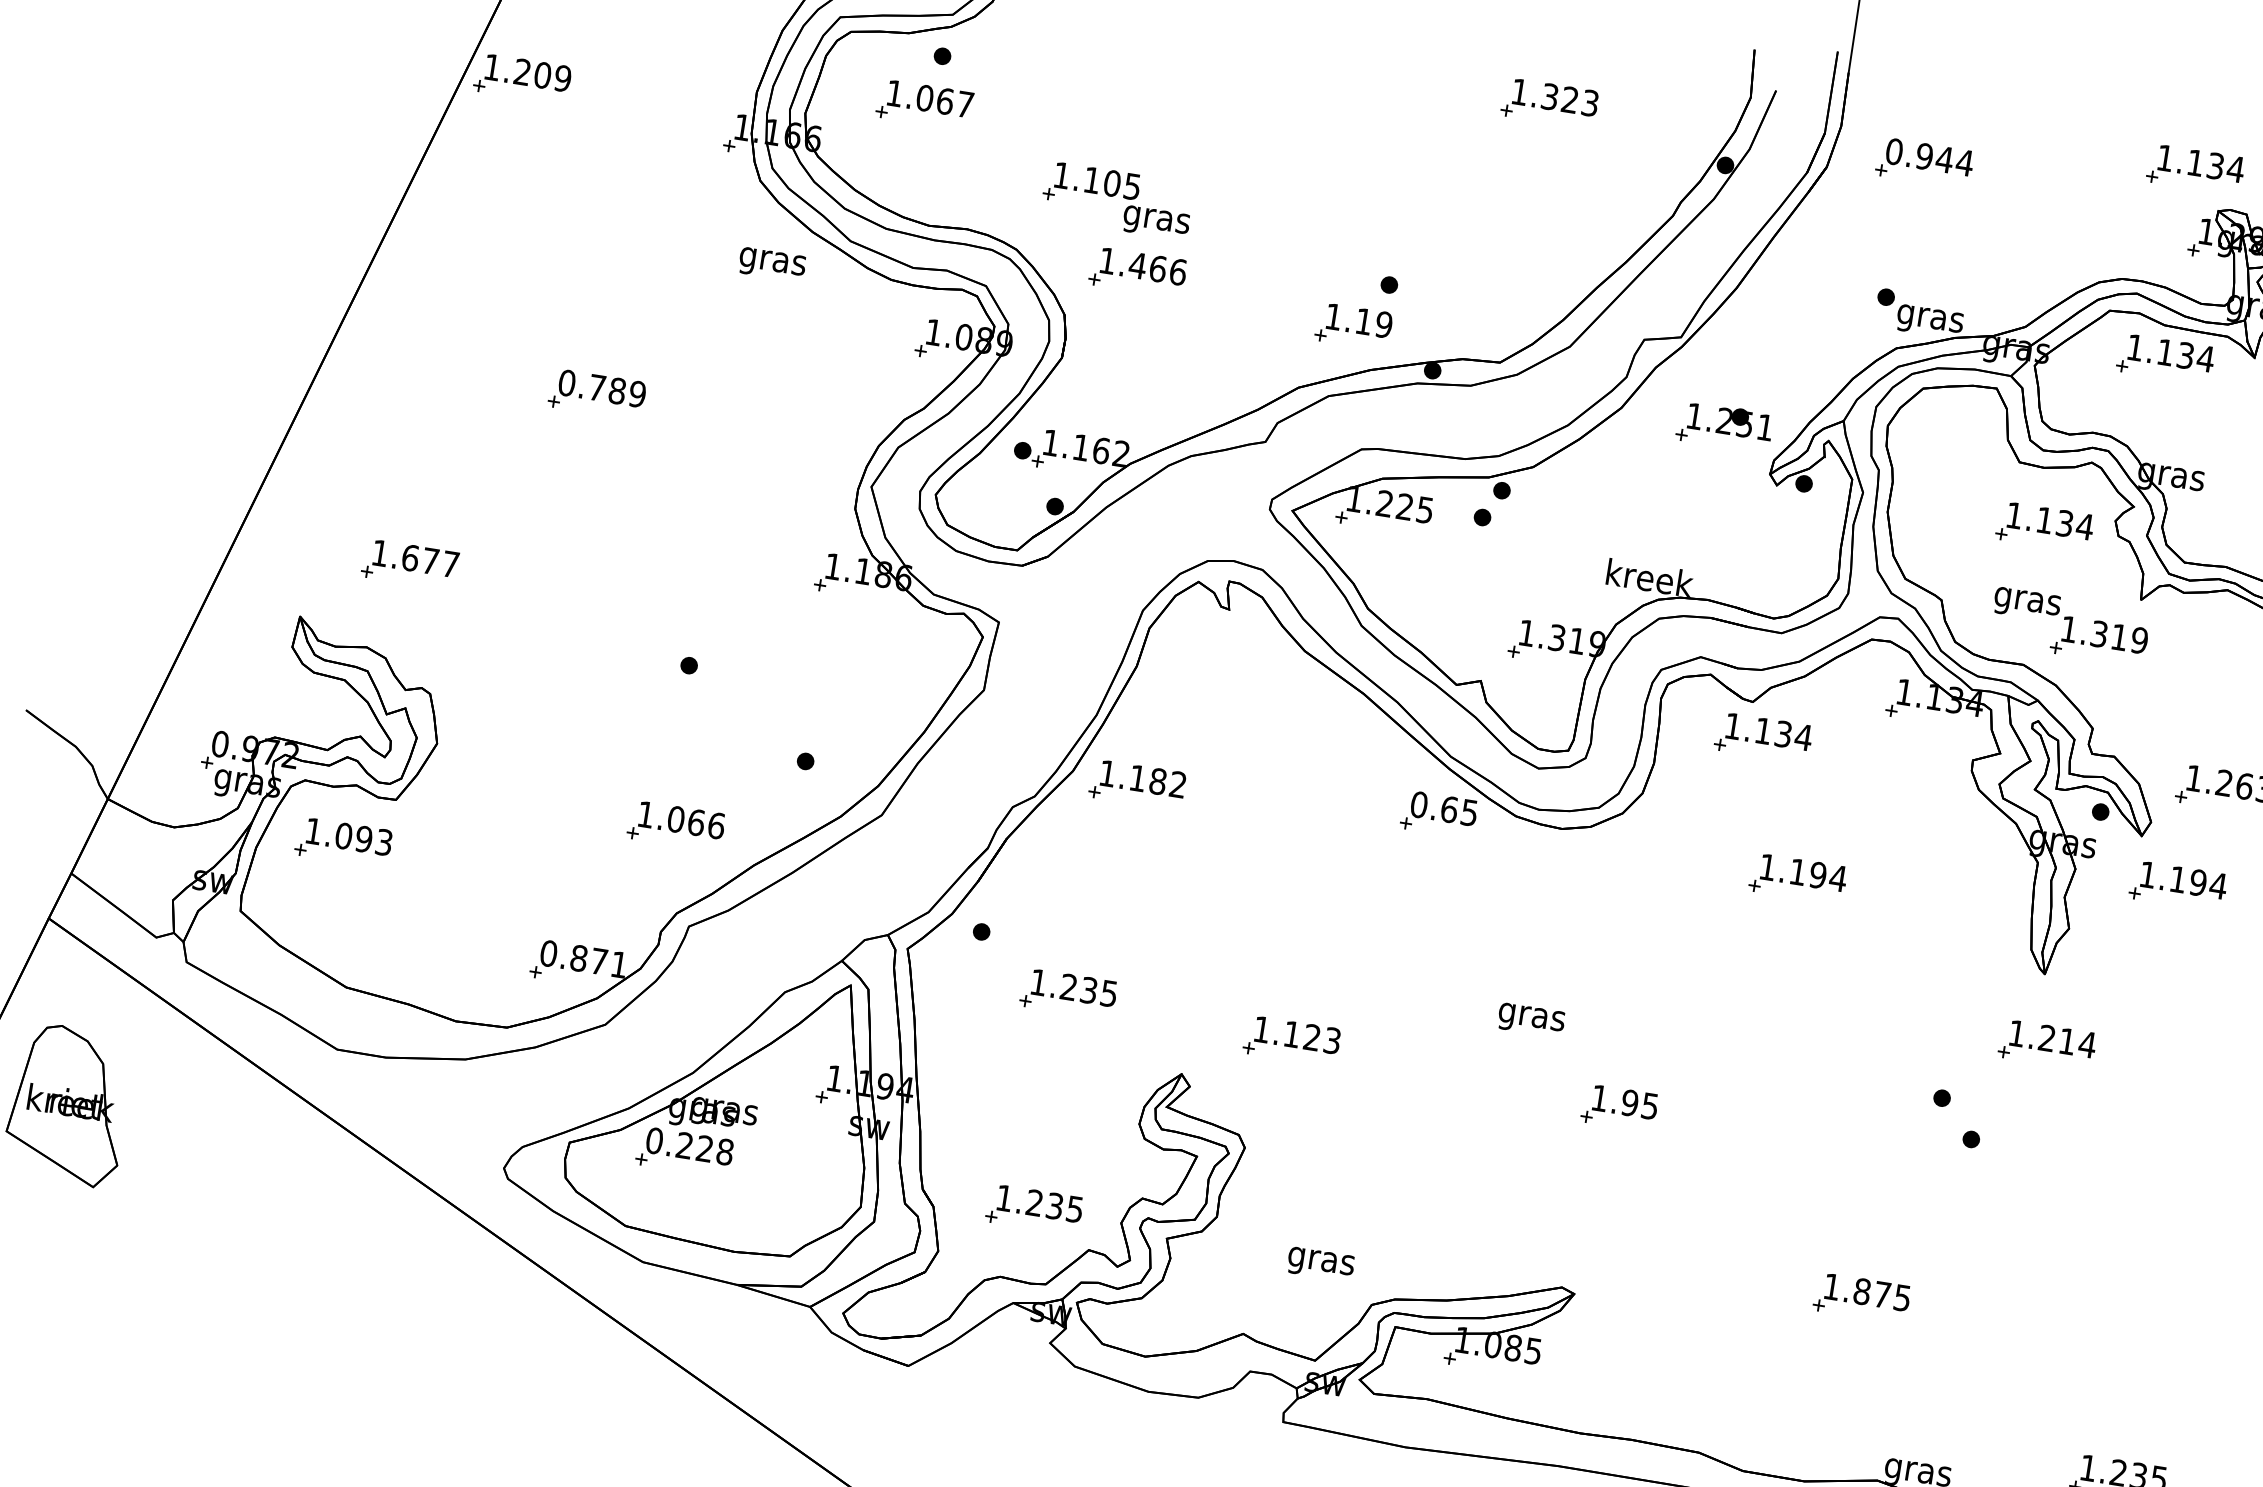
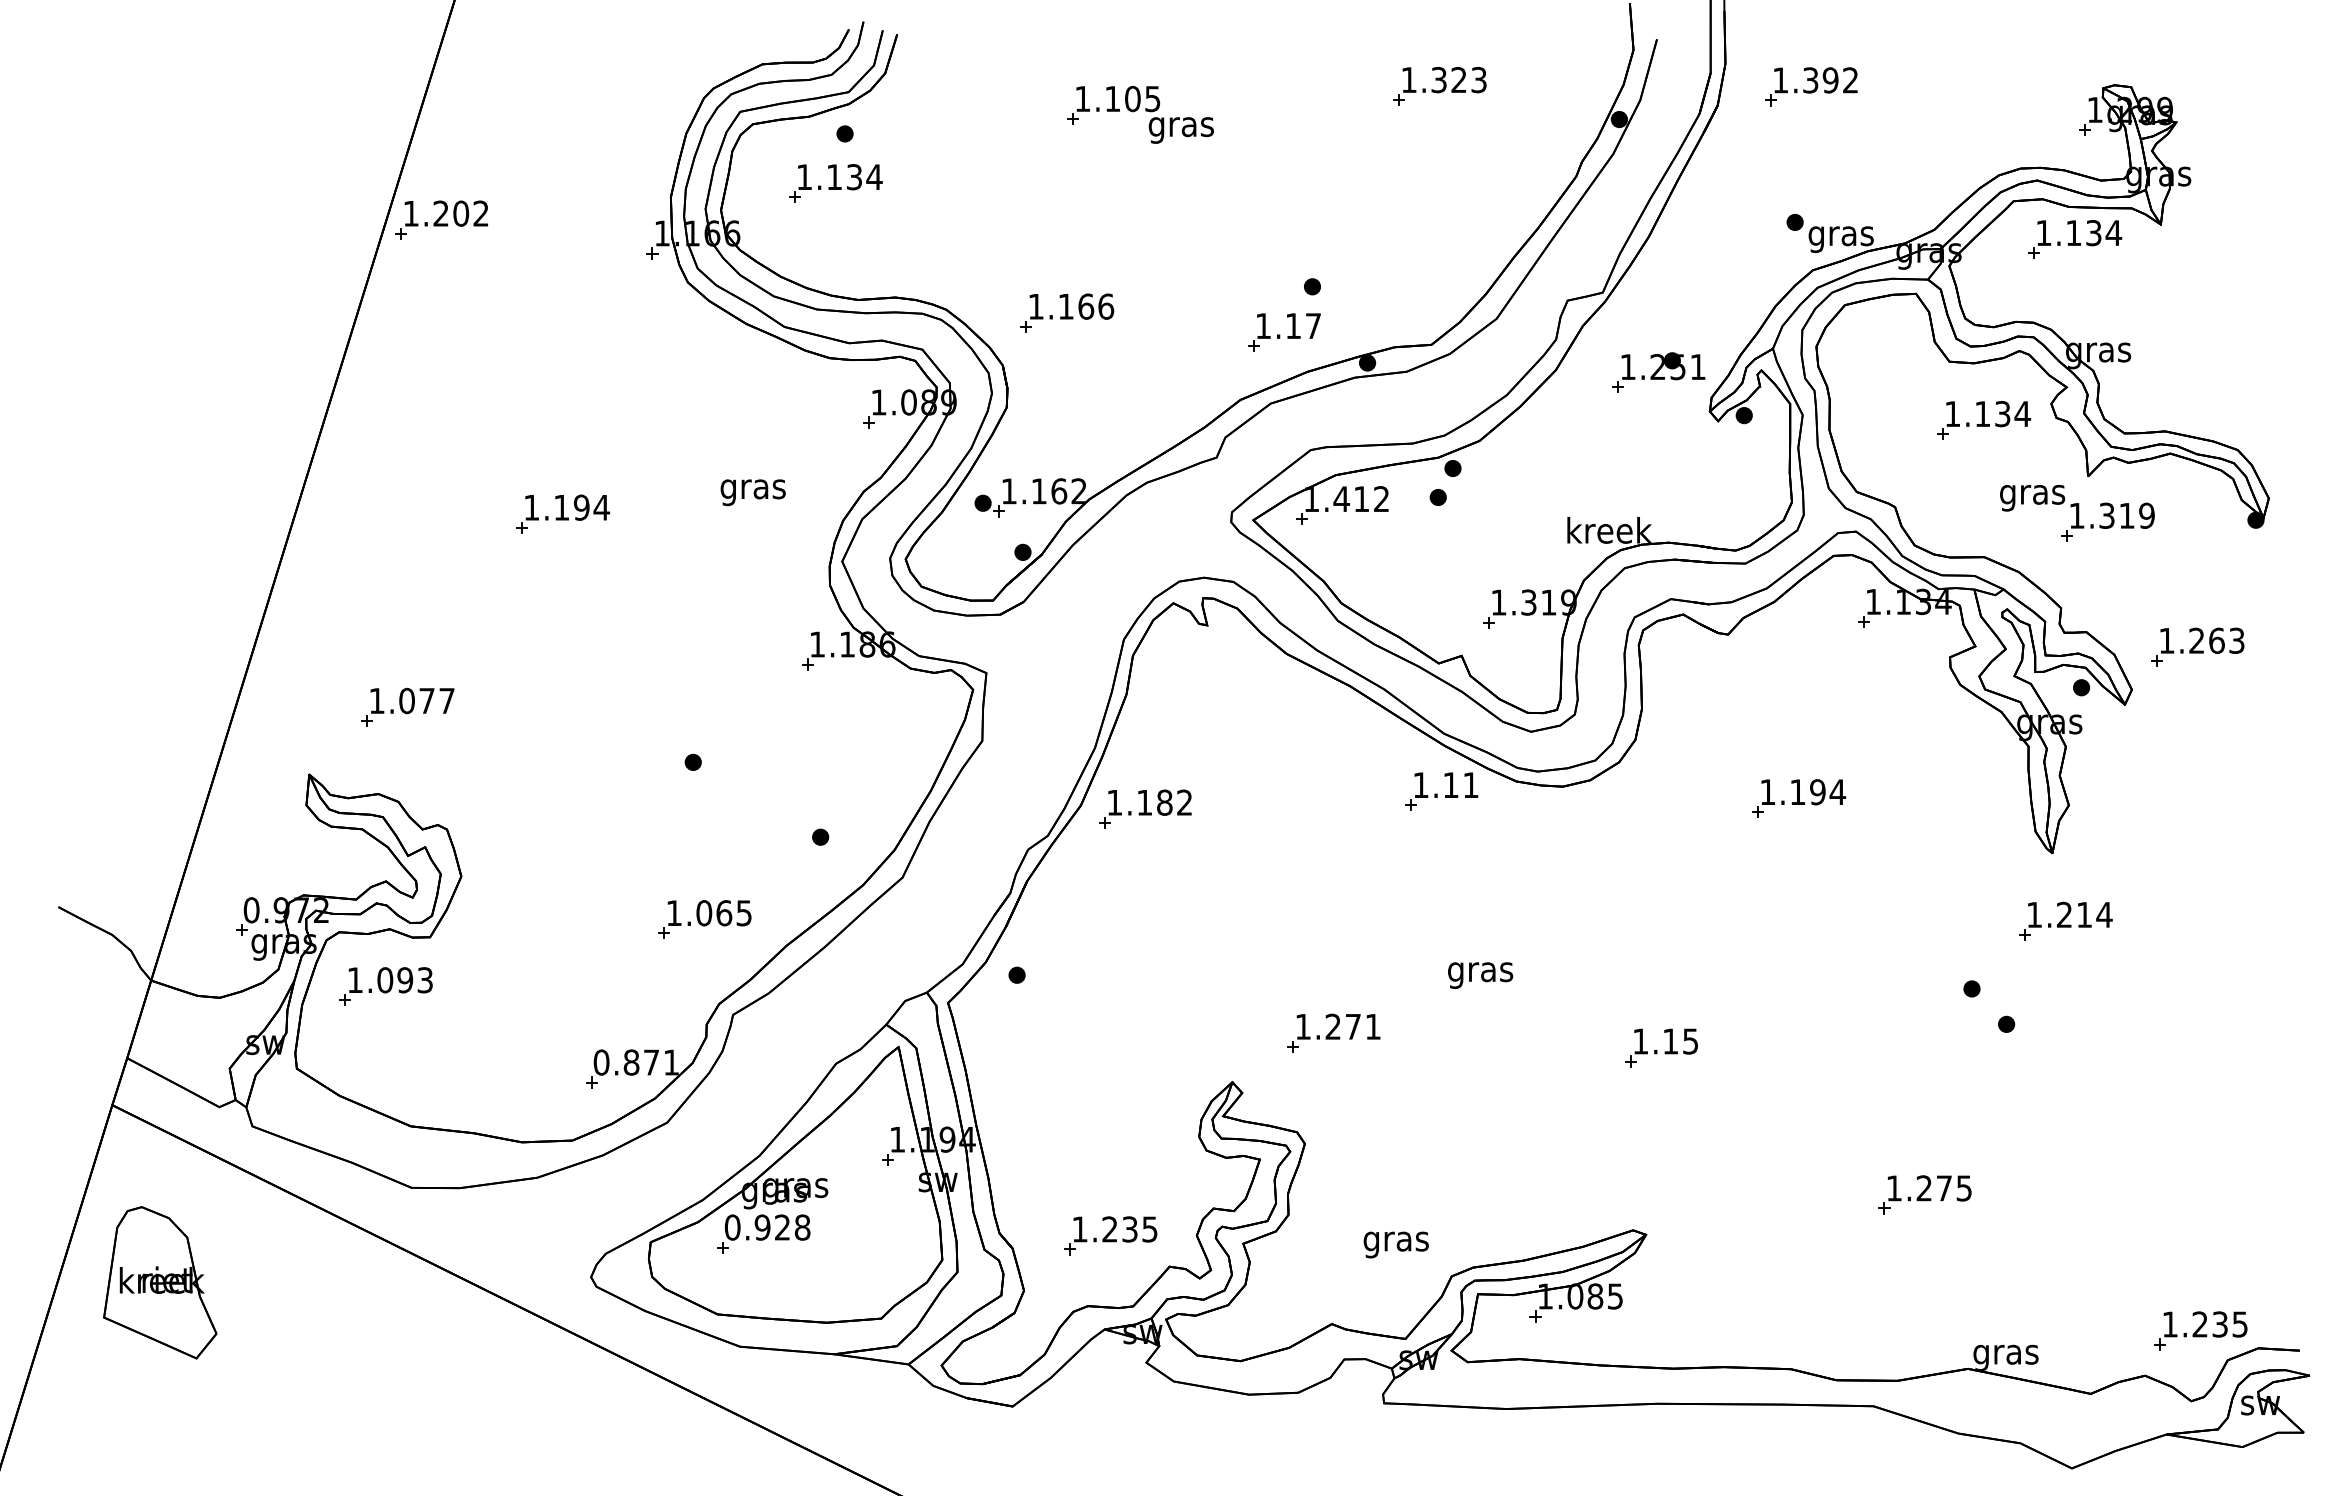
text: (562, 78) -> (480, 213), 1.209 -> 1.202
text: (945, 101) -> (854, 177), 1.067 -> 1.134
text: (1929, 157) -> (1815, 80), 0.944 -> 1.392
part: (2196, 169) -> (2075, 51), removed
part: (1117, 200) -> (1140, 114), moved
text: (771, 264) -> (752, 492), moved
text: (1137, 265) -> (1065, 306), 1.466 -> 1.166
text: (1384, 325) -> (1313, 326), 1.19 -> 1.17
text: (603, 388) -> (567, 507), 0.789 -> 1.194
text: (1403, 507) -> (1360, 499), 1.225 -> 1.412
text: (410, 557) -> (407, 700), 1.677 -> 1.077
part: (2069, 627) -> (2077, 513), moved
part: (1763, 737) -> (1743, 667), removed
text: (1443, 809) -> (1445, 785), 0.65 -> 1.11
text: (716, 826) -> (744, 913), 1.066 -> 1.065
part: (2178, 886) -> (2168, 747), removed
part: (1068, 993) -> (1110, 1021), removed
text: (1531, 1020) -> (1480, 975), moved
text: (1311, 1037) -> (1352, 1026), 1.123 -> 1.271
text: (1629, 1103) -> (1670, 1041), 1.95 -> 1.15
text: (684, 1145) -> (762, 1227), 0.228 -> 0.928
text: (1862, 1291) -> (1924, 1188), 1.875 -> 1.275

